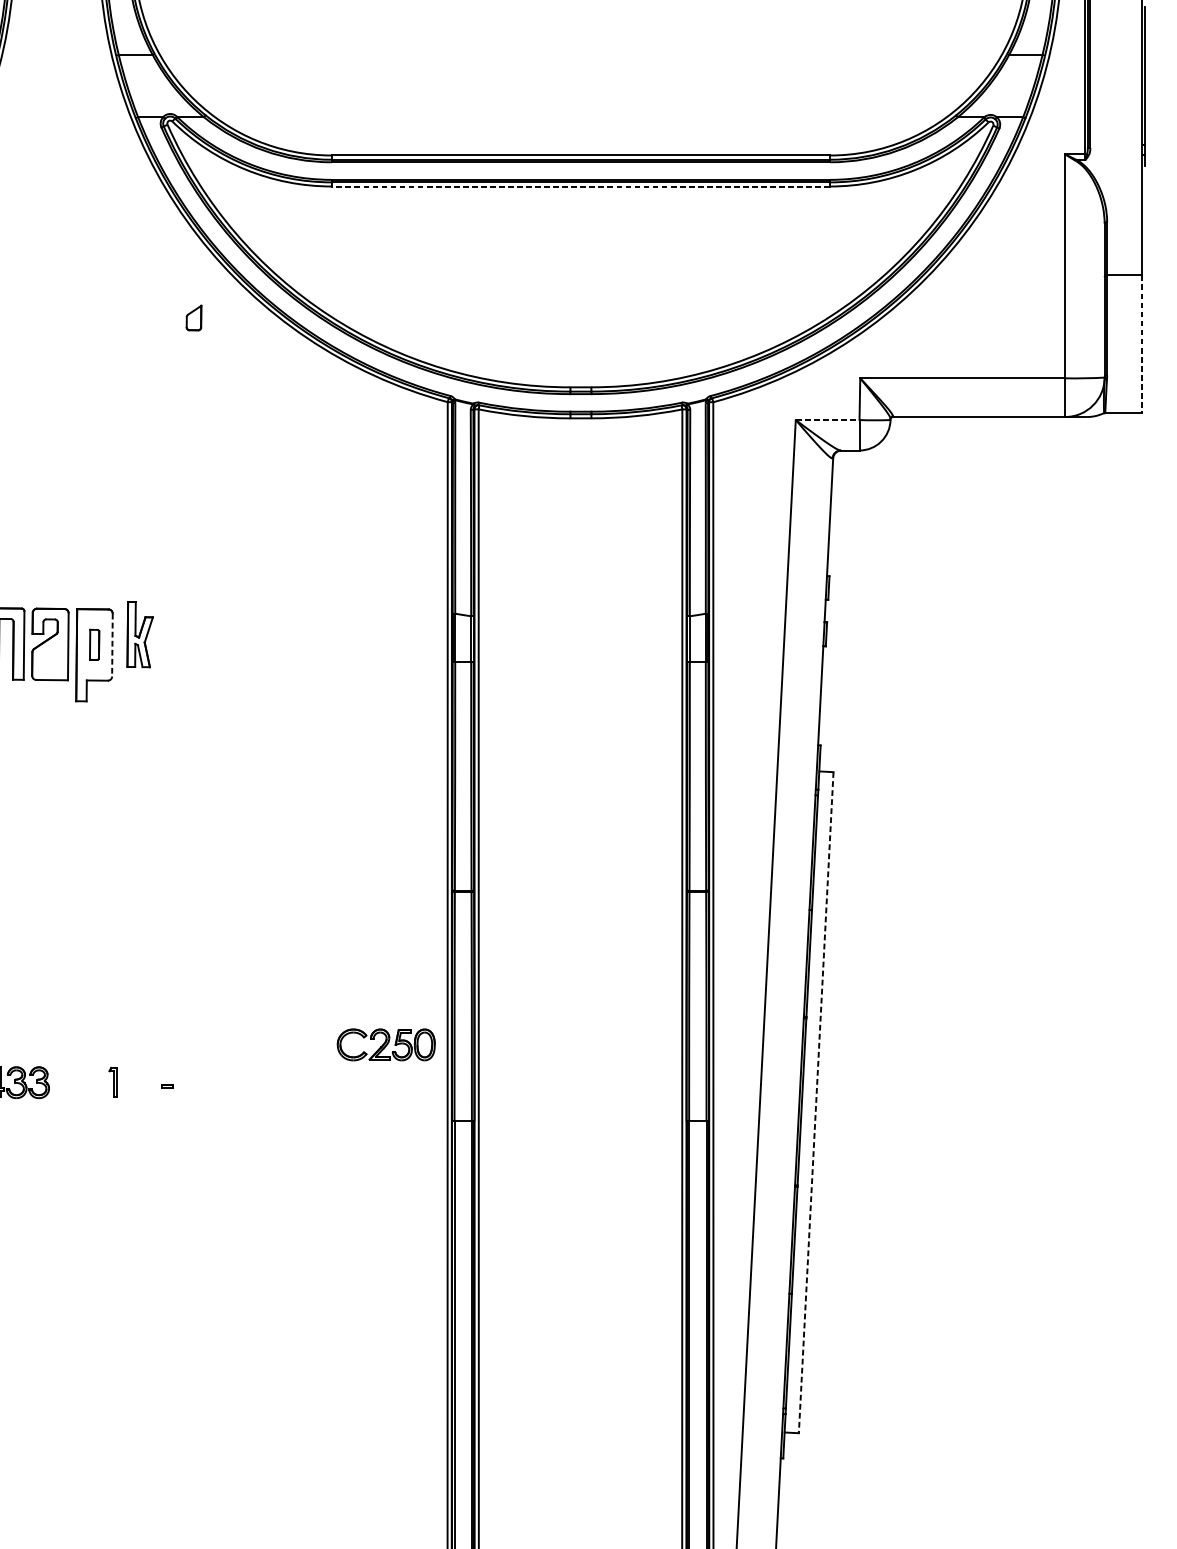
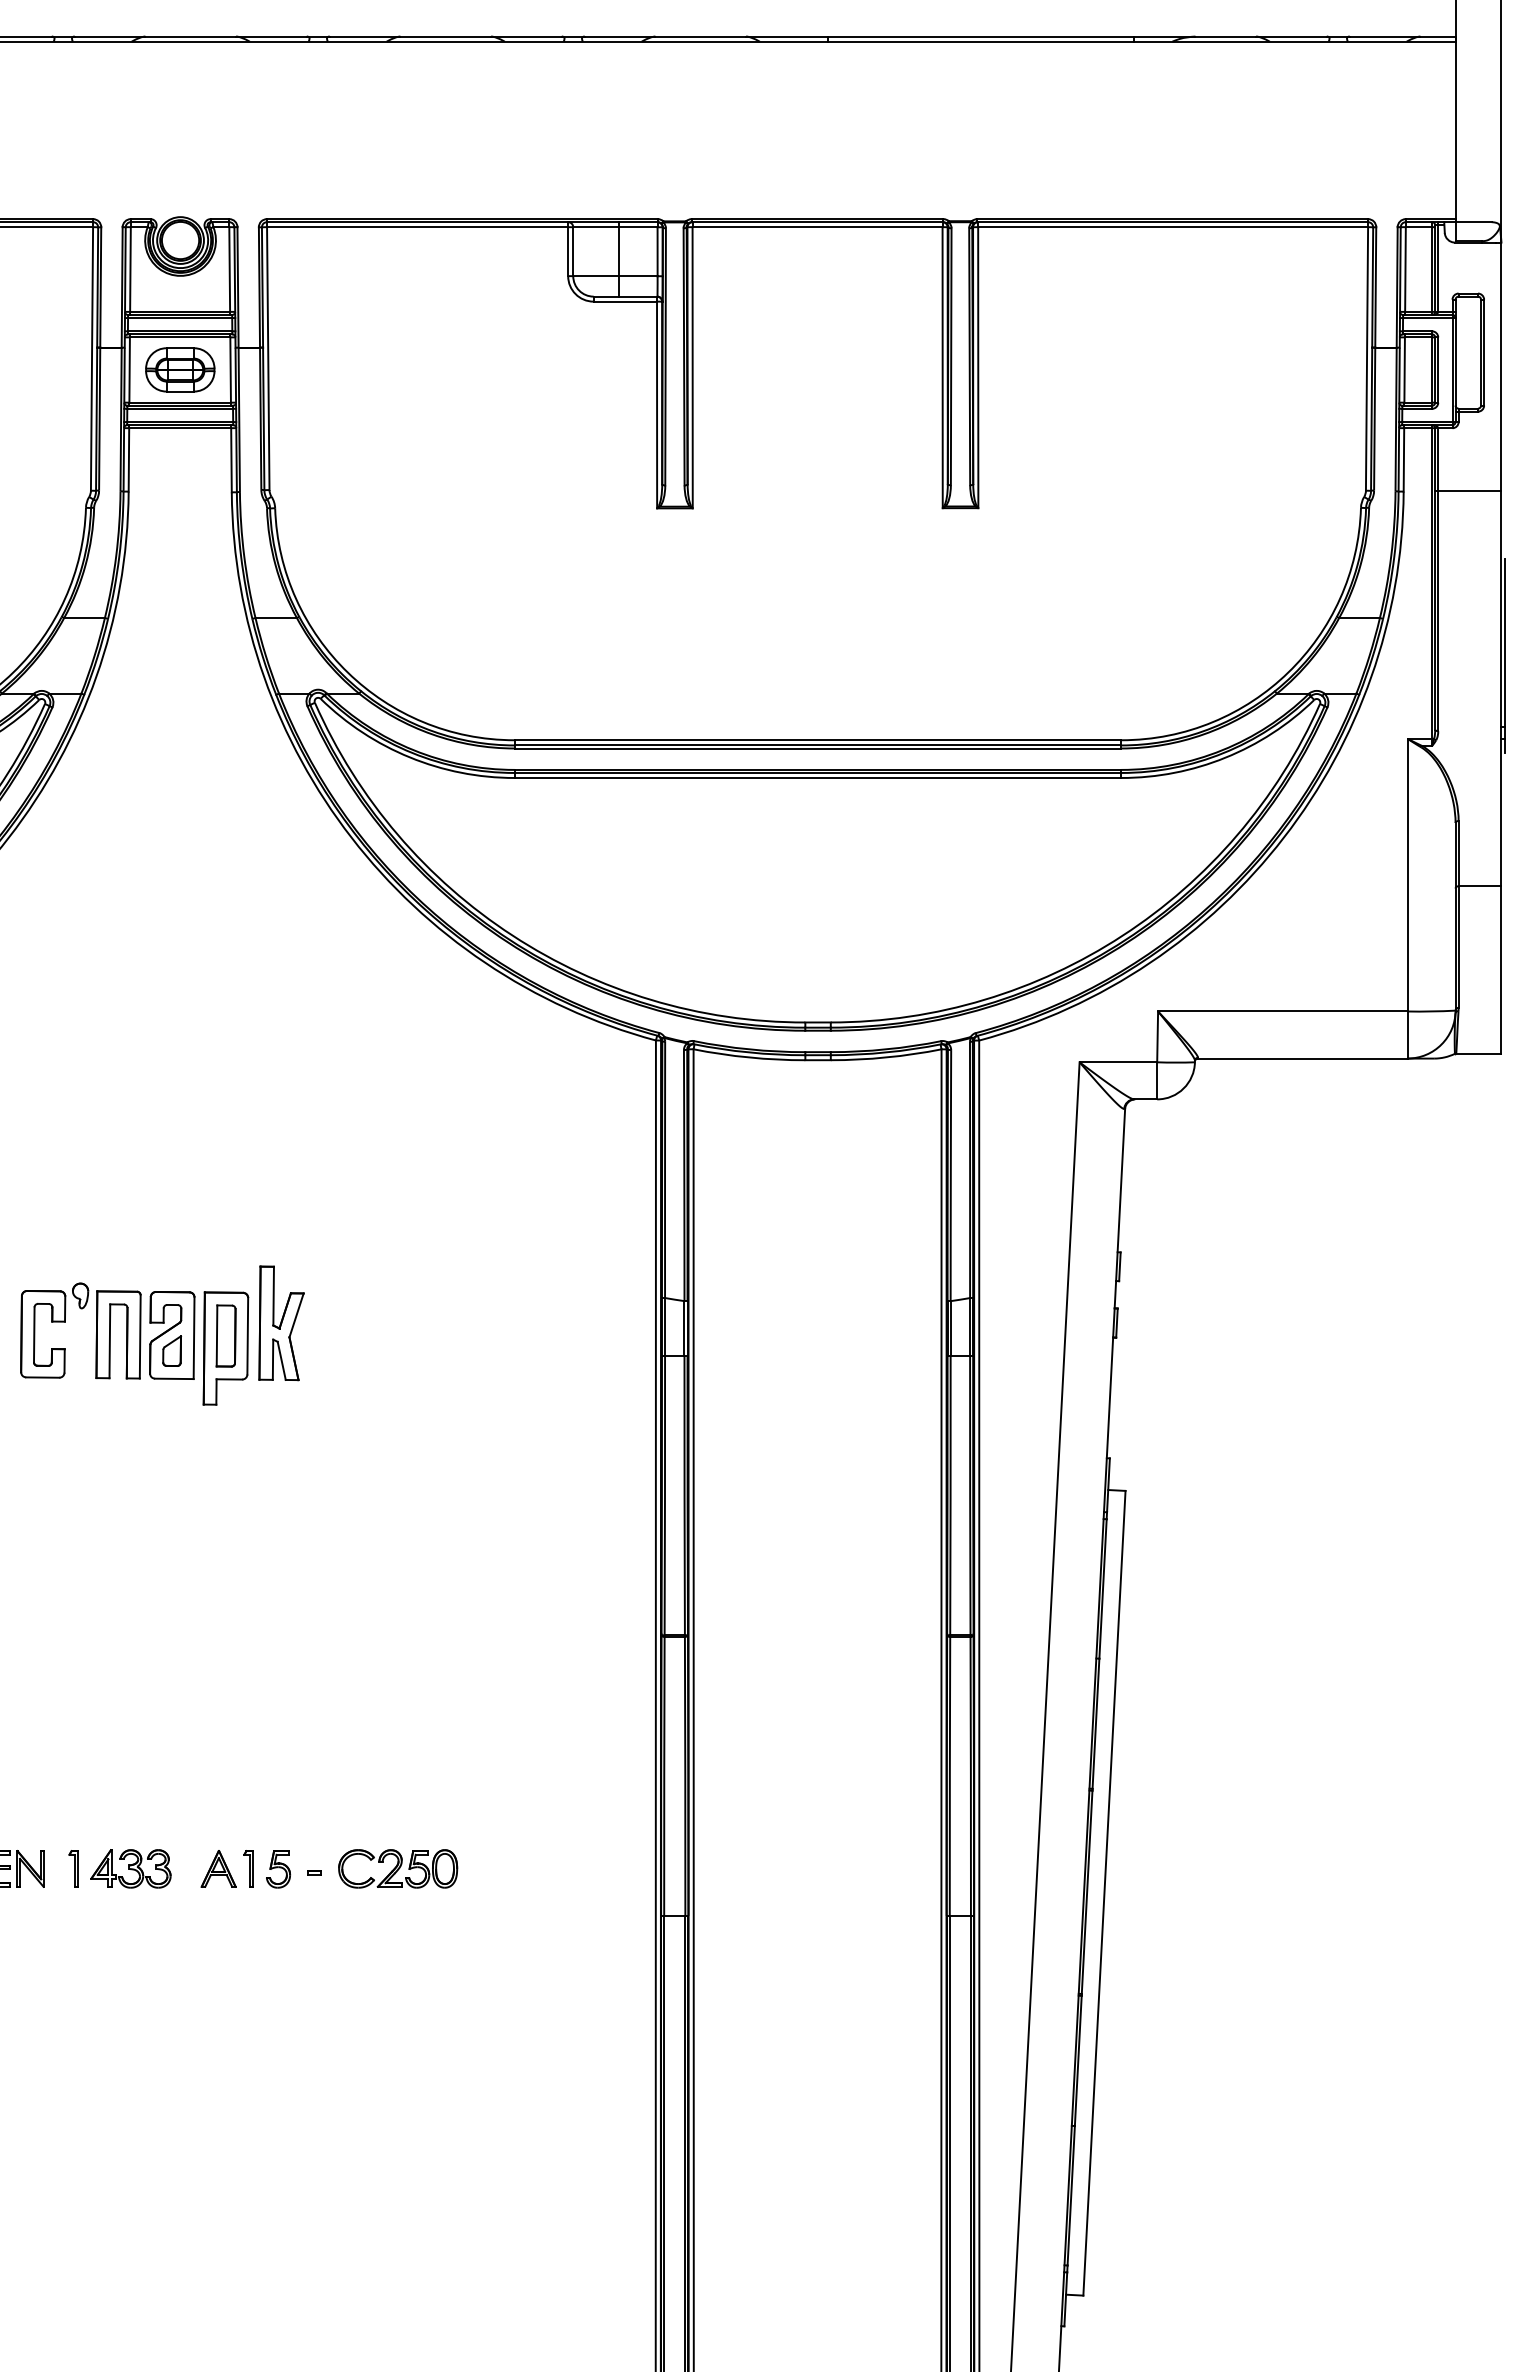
line: (580, 186) -> (817, 778), dashed -> solid
part: (194, 317) -> (172, 1350), moved
line: (1142, 343) -> (1501, 969), dashed -> solid
line: (827, 420) -> (1118, 1062), dashed -> solid
part: (140, 634) -> (281, 1323), size x1.43
part: (94, 644) -> (225, 1335), size x1.67
line: (112, 645) -> (247, 1336), dashed -> solid
part: (386, 1044) -> (398, 1868), moved
part: (88, 1082) -> (218, 1868), added
part: (137, 1083) -> (278, 1869), added
line: (816, 1102) -> (1104, 1893), dashed -> solid

